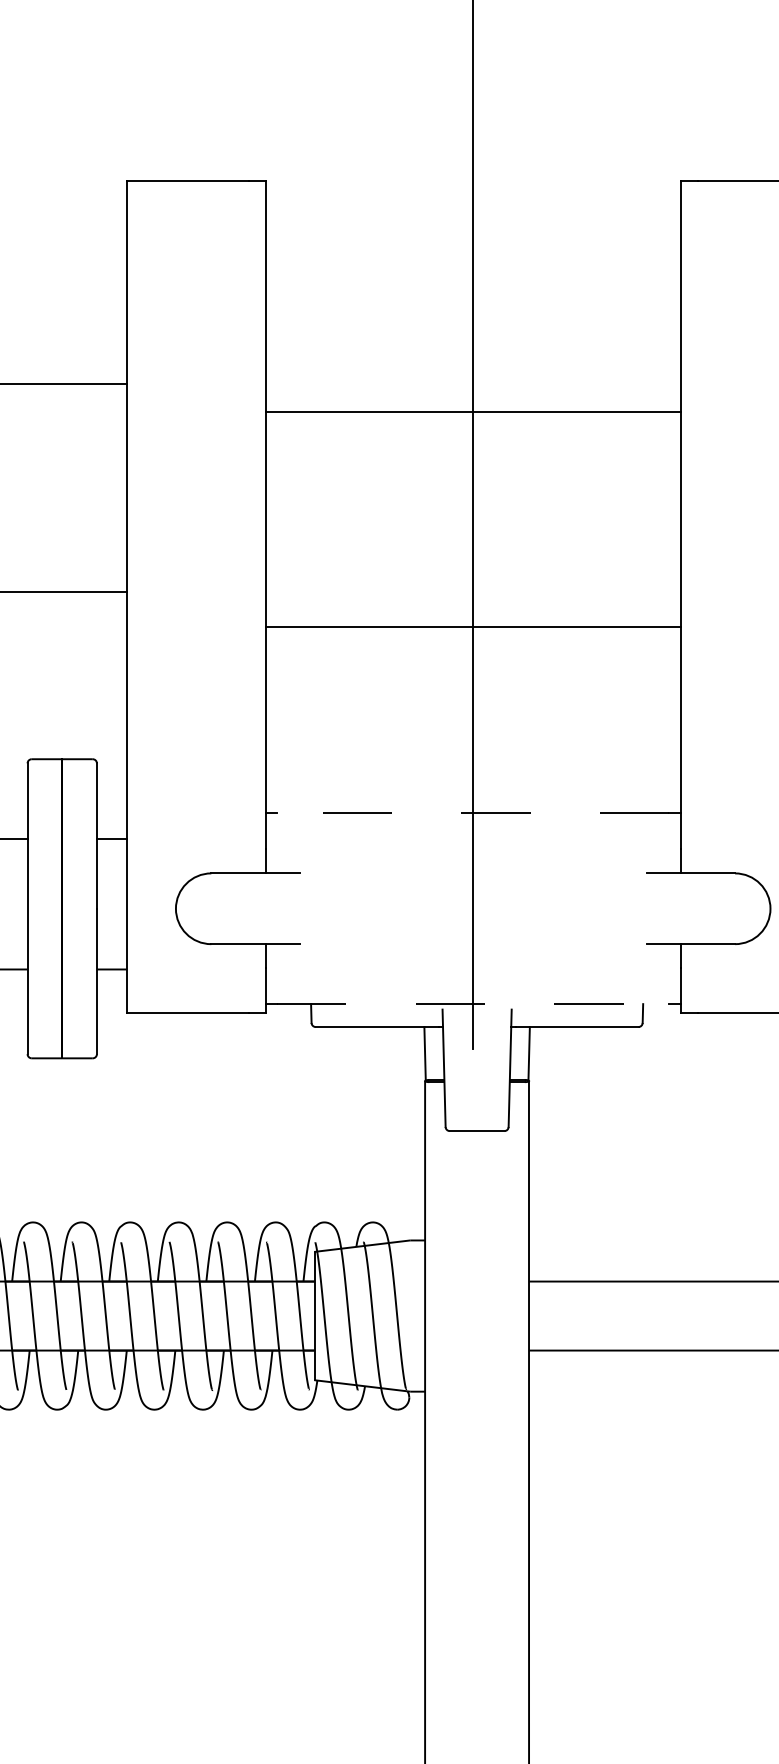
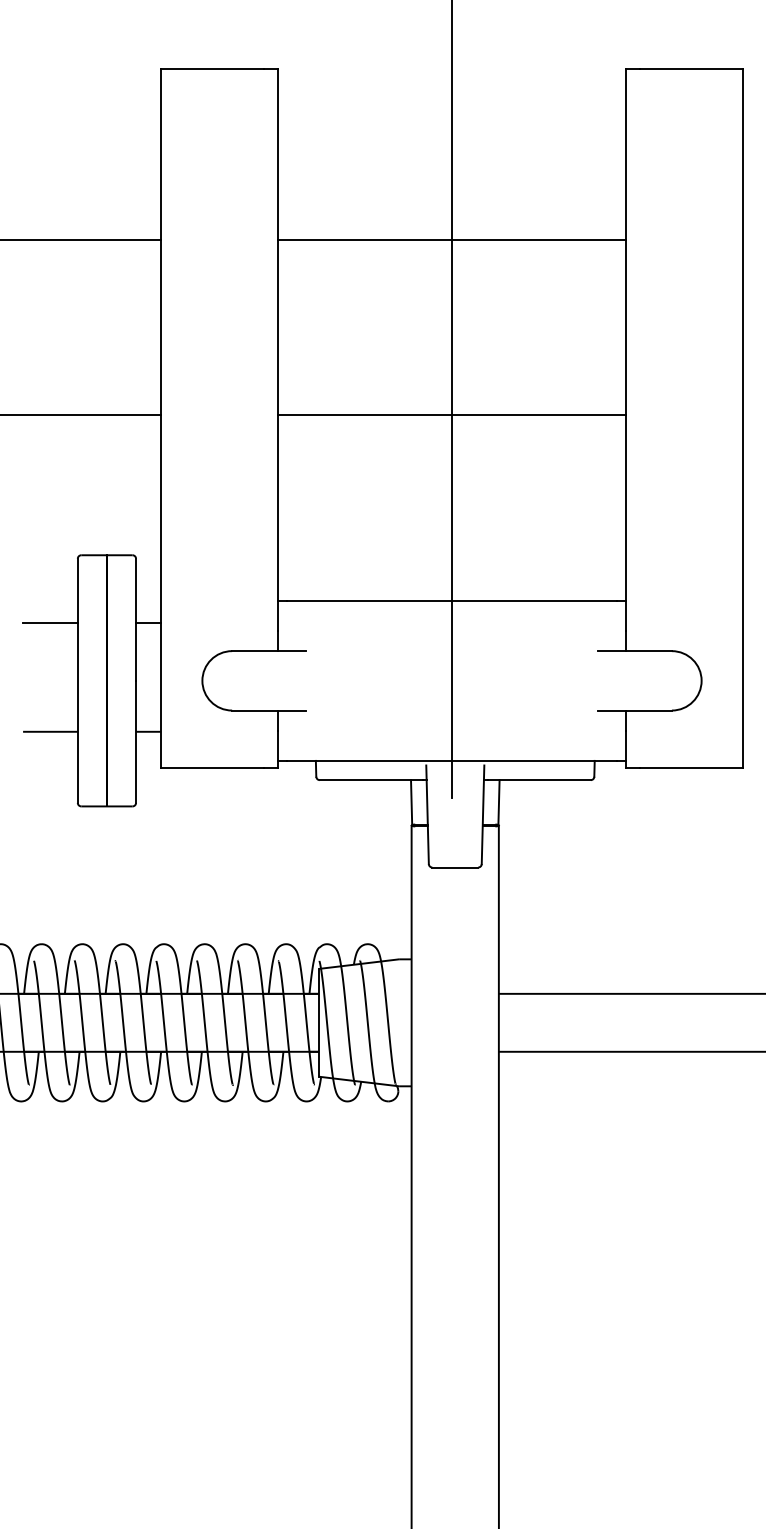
line: (472, 411) -> (451, 240), moved
line: (472, 626) -> (451, 414), moved
line: (473, 813) -> (452, 600), dashed -> solid
line: (473, 1003) -> (452, 760), dashed -> solid

